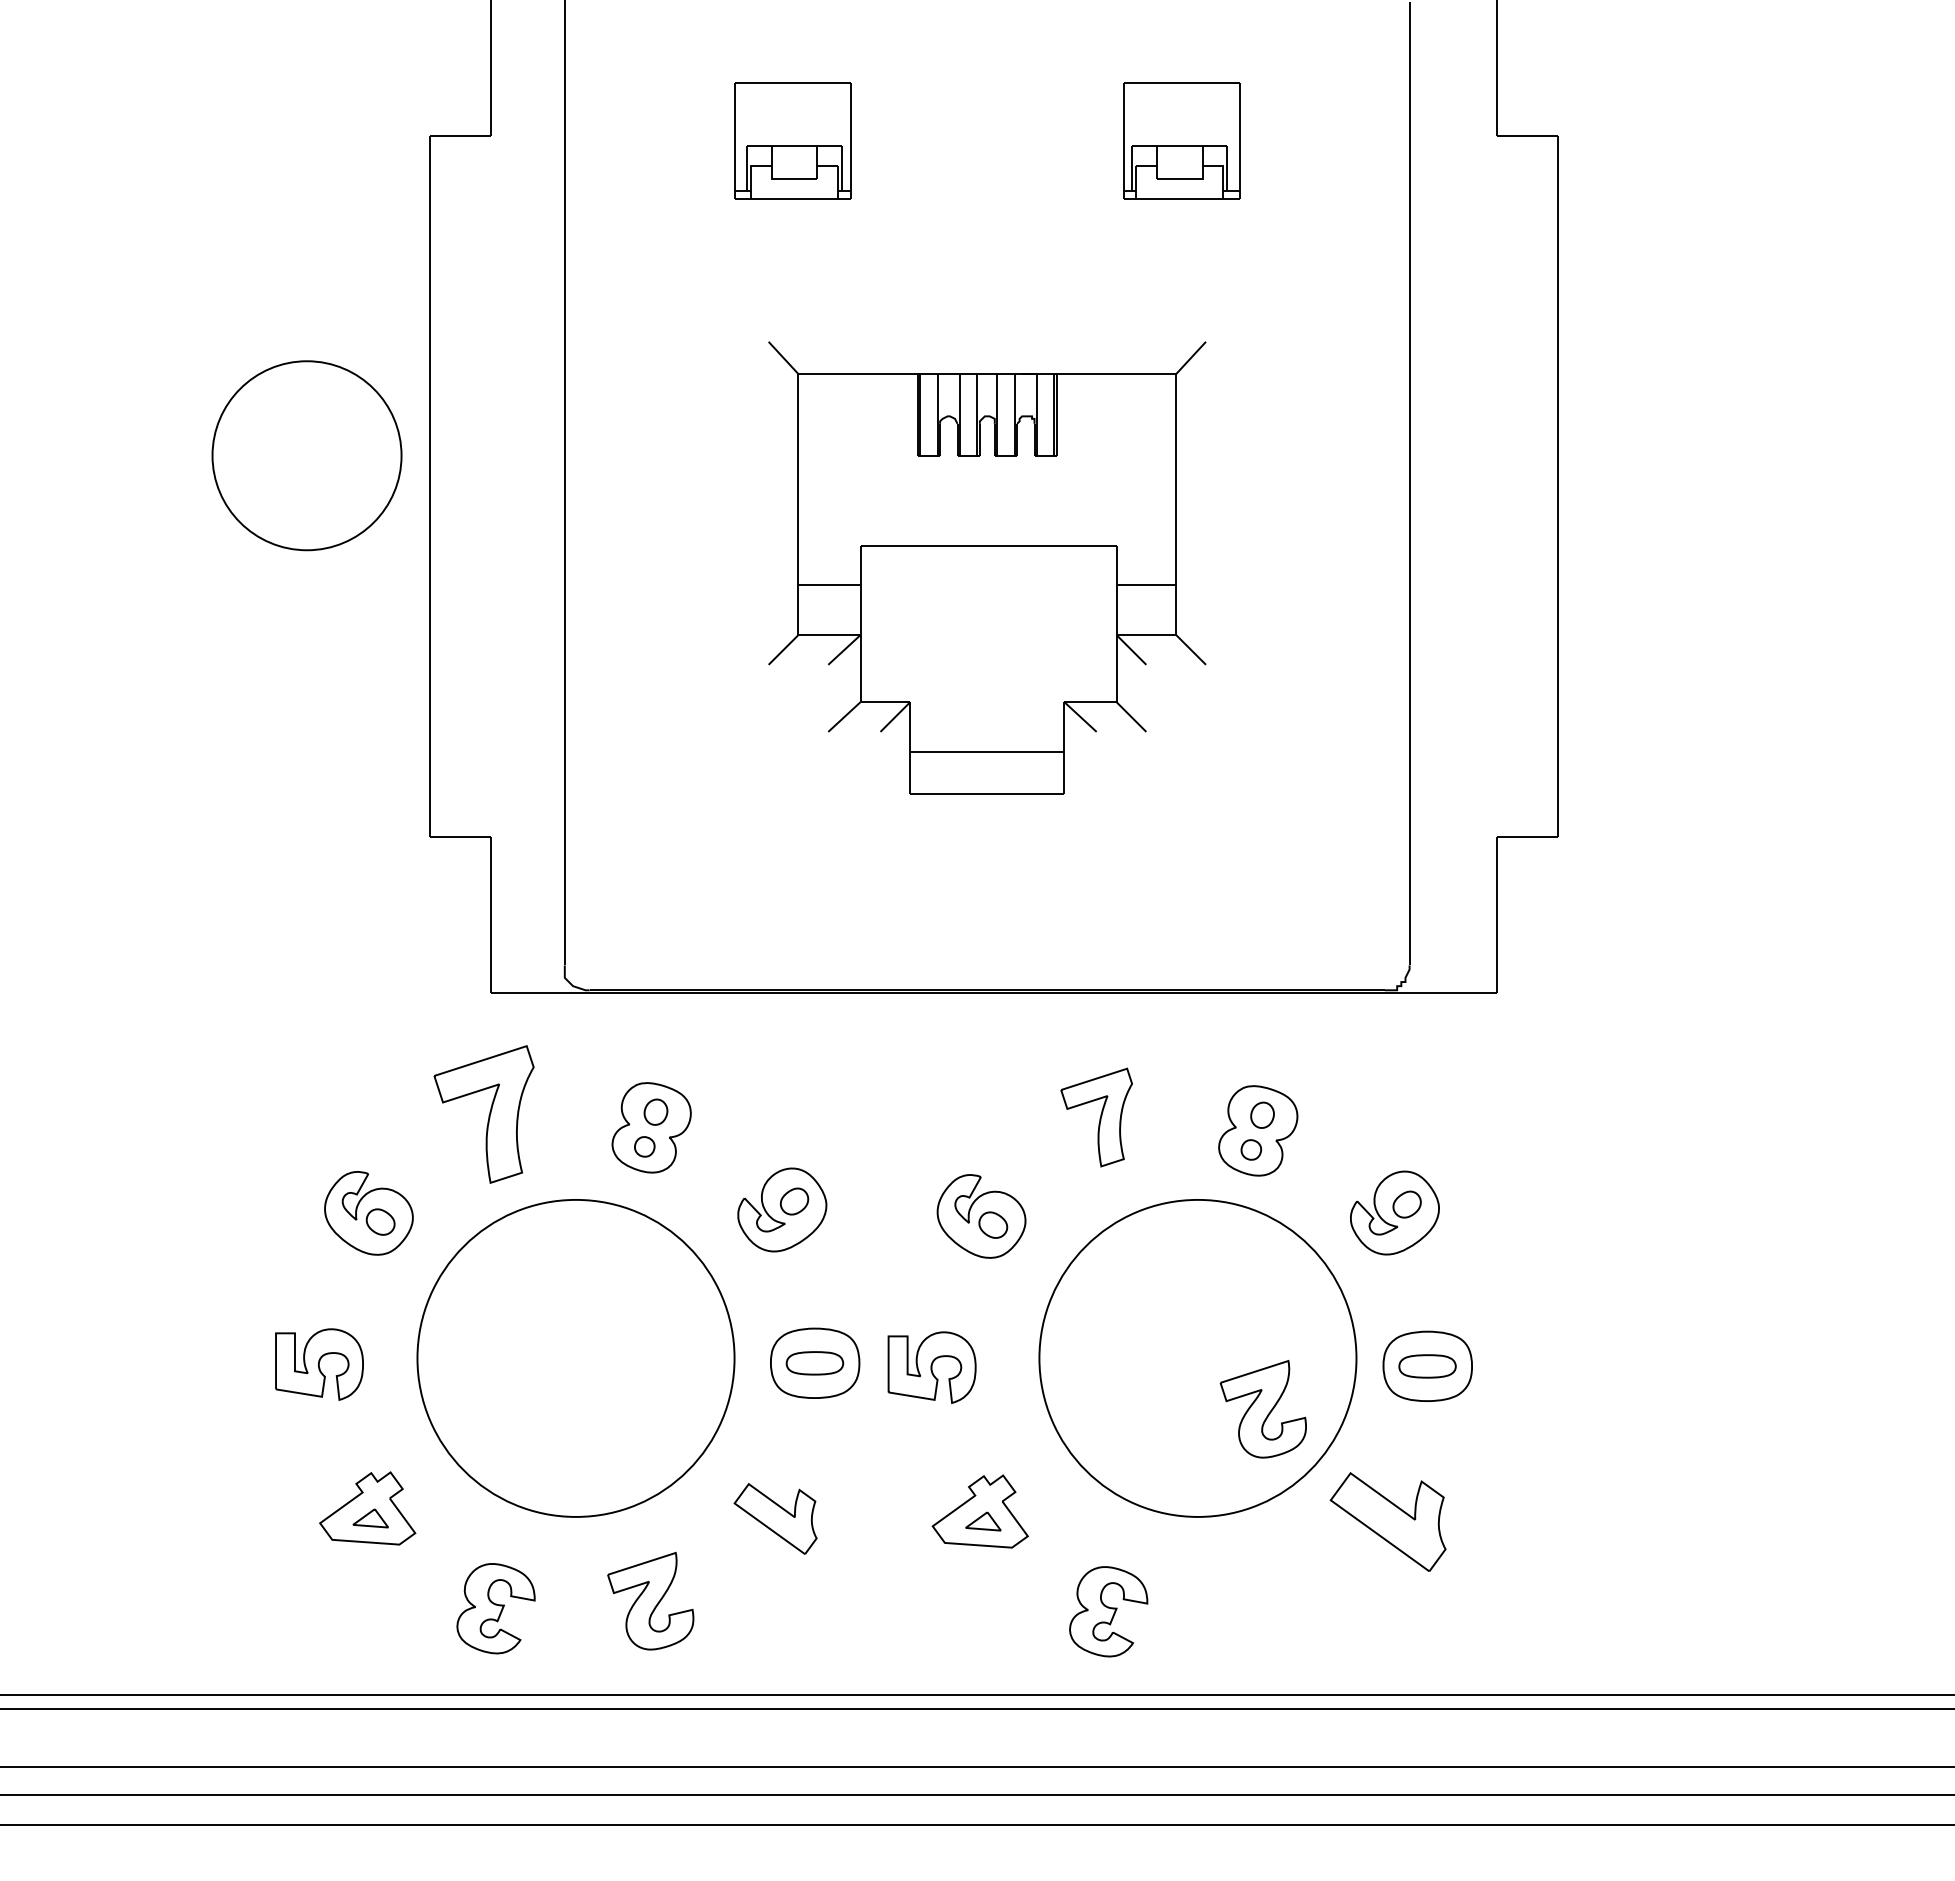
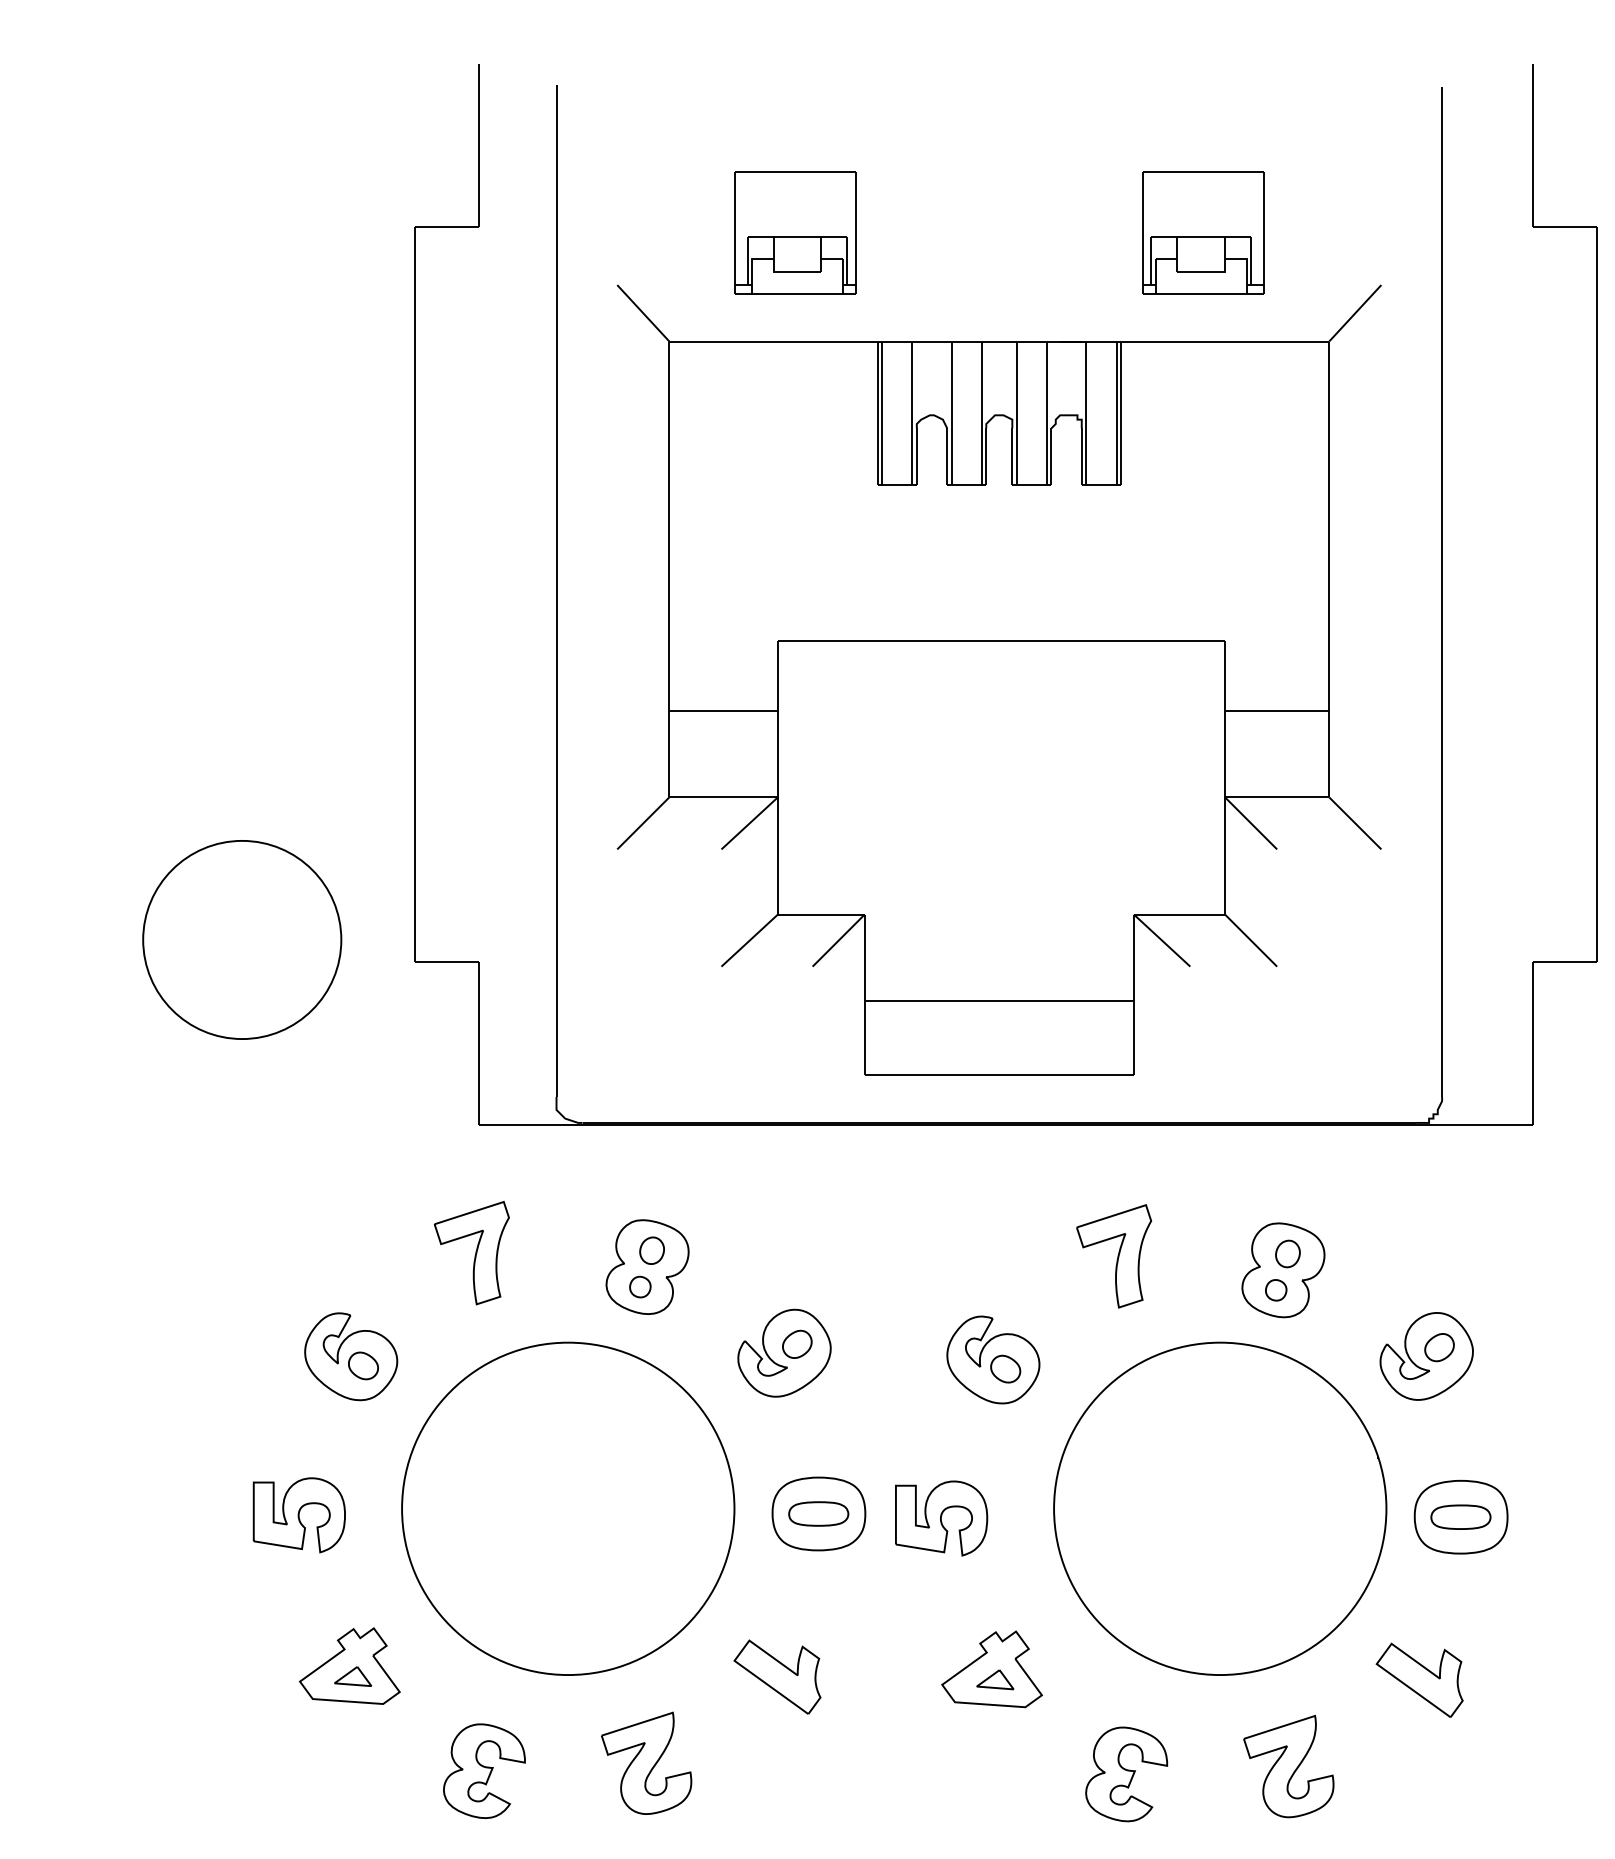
part: (306, 455) -> (241, 939), moved
part: (987, 567) -> (999, 679), size x1.67
part: (483, 1114) -> (471, 1253), size x0.71
part: (1262, 1409) -> (1287, 1766), moved
part: (1388, 1521) -> (1419, 1679), size x0.71

